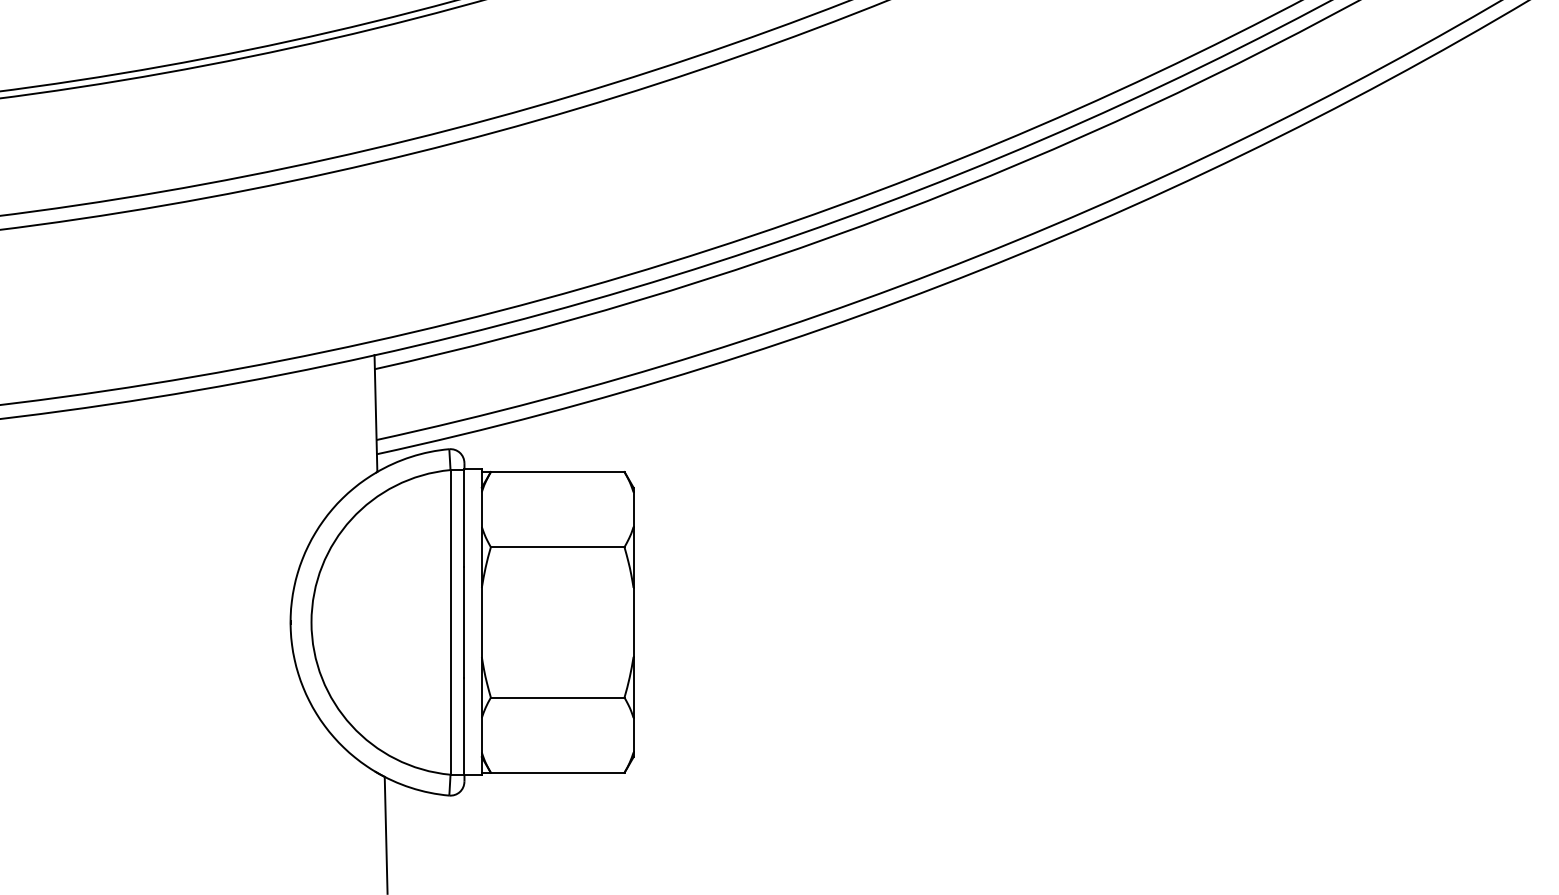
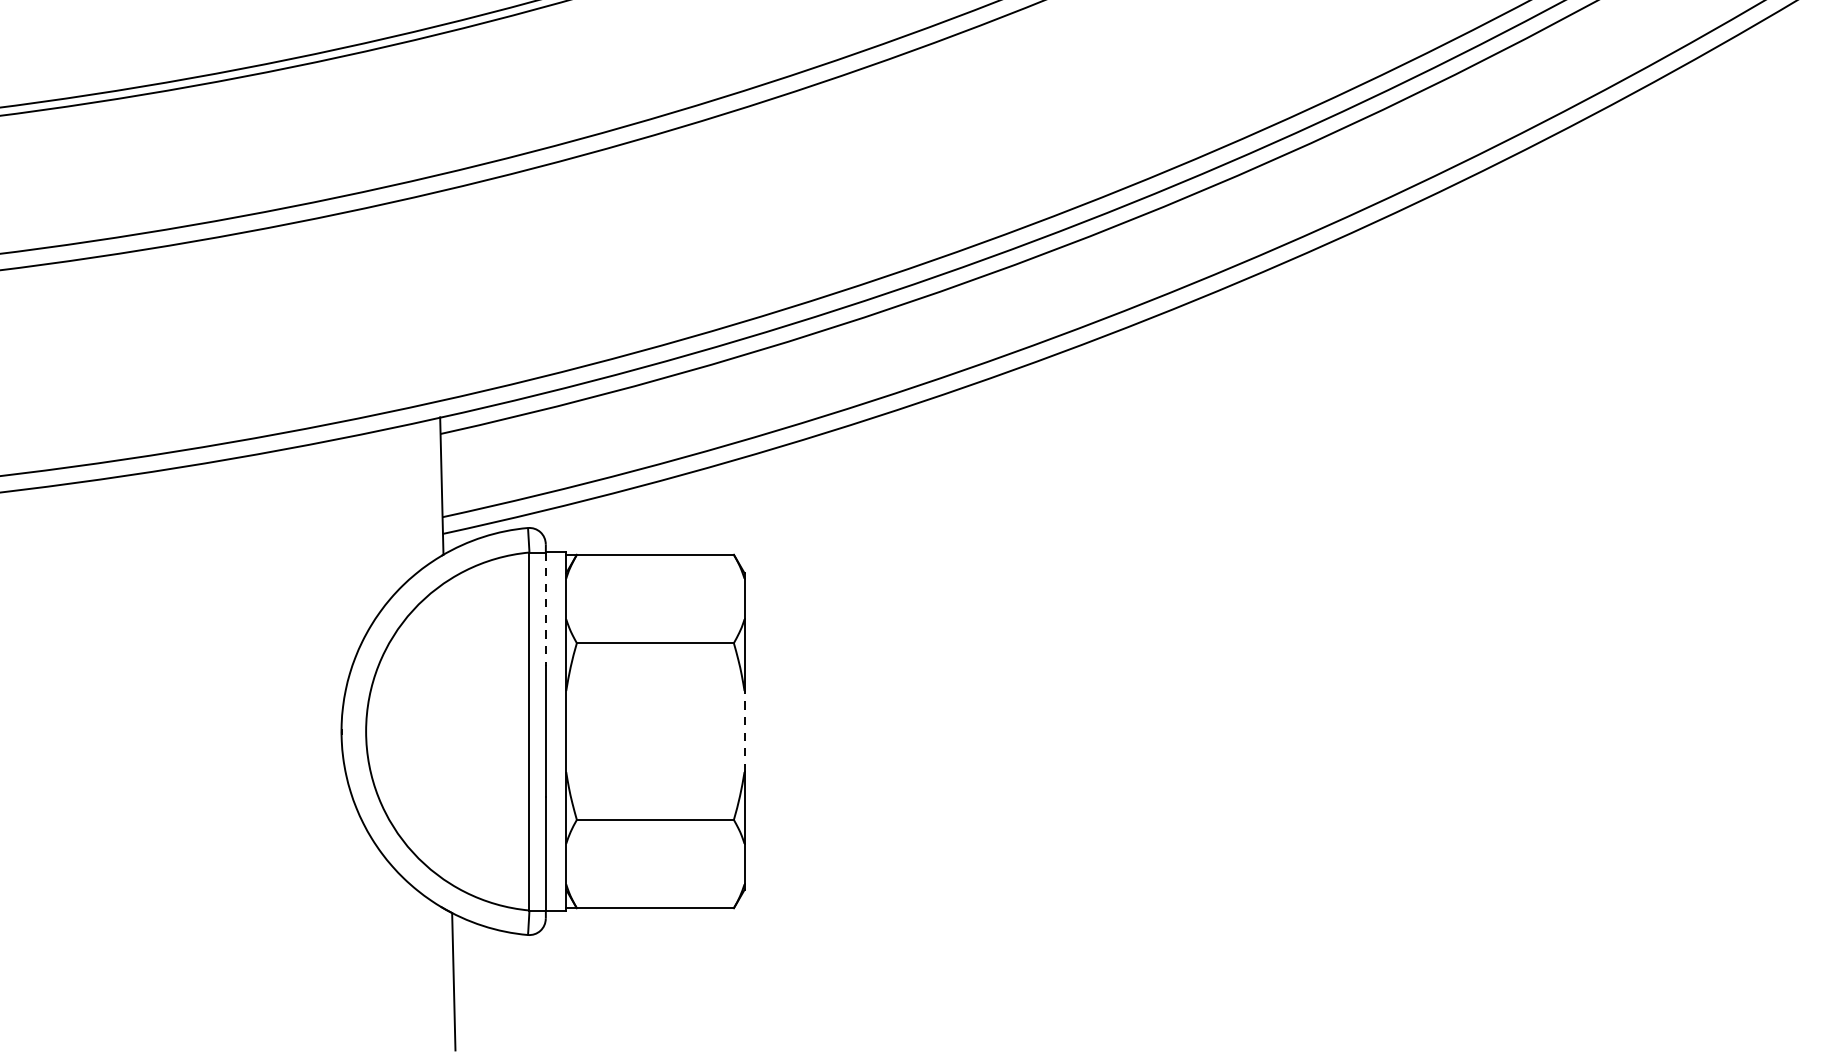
line: (464, 518) -> (545, 609), solid -> dashed
line: (633, 621) -> (744, 730), solid -> dashed

